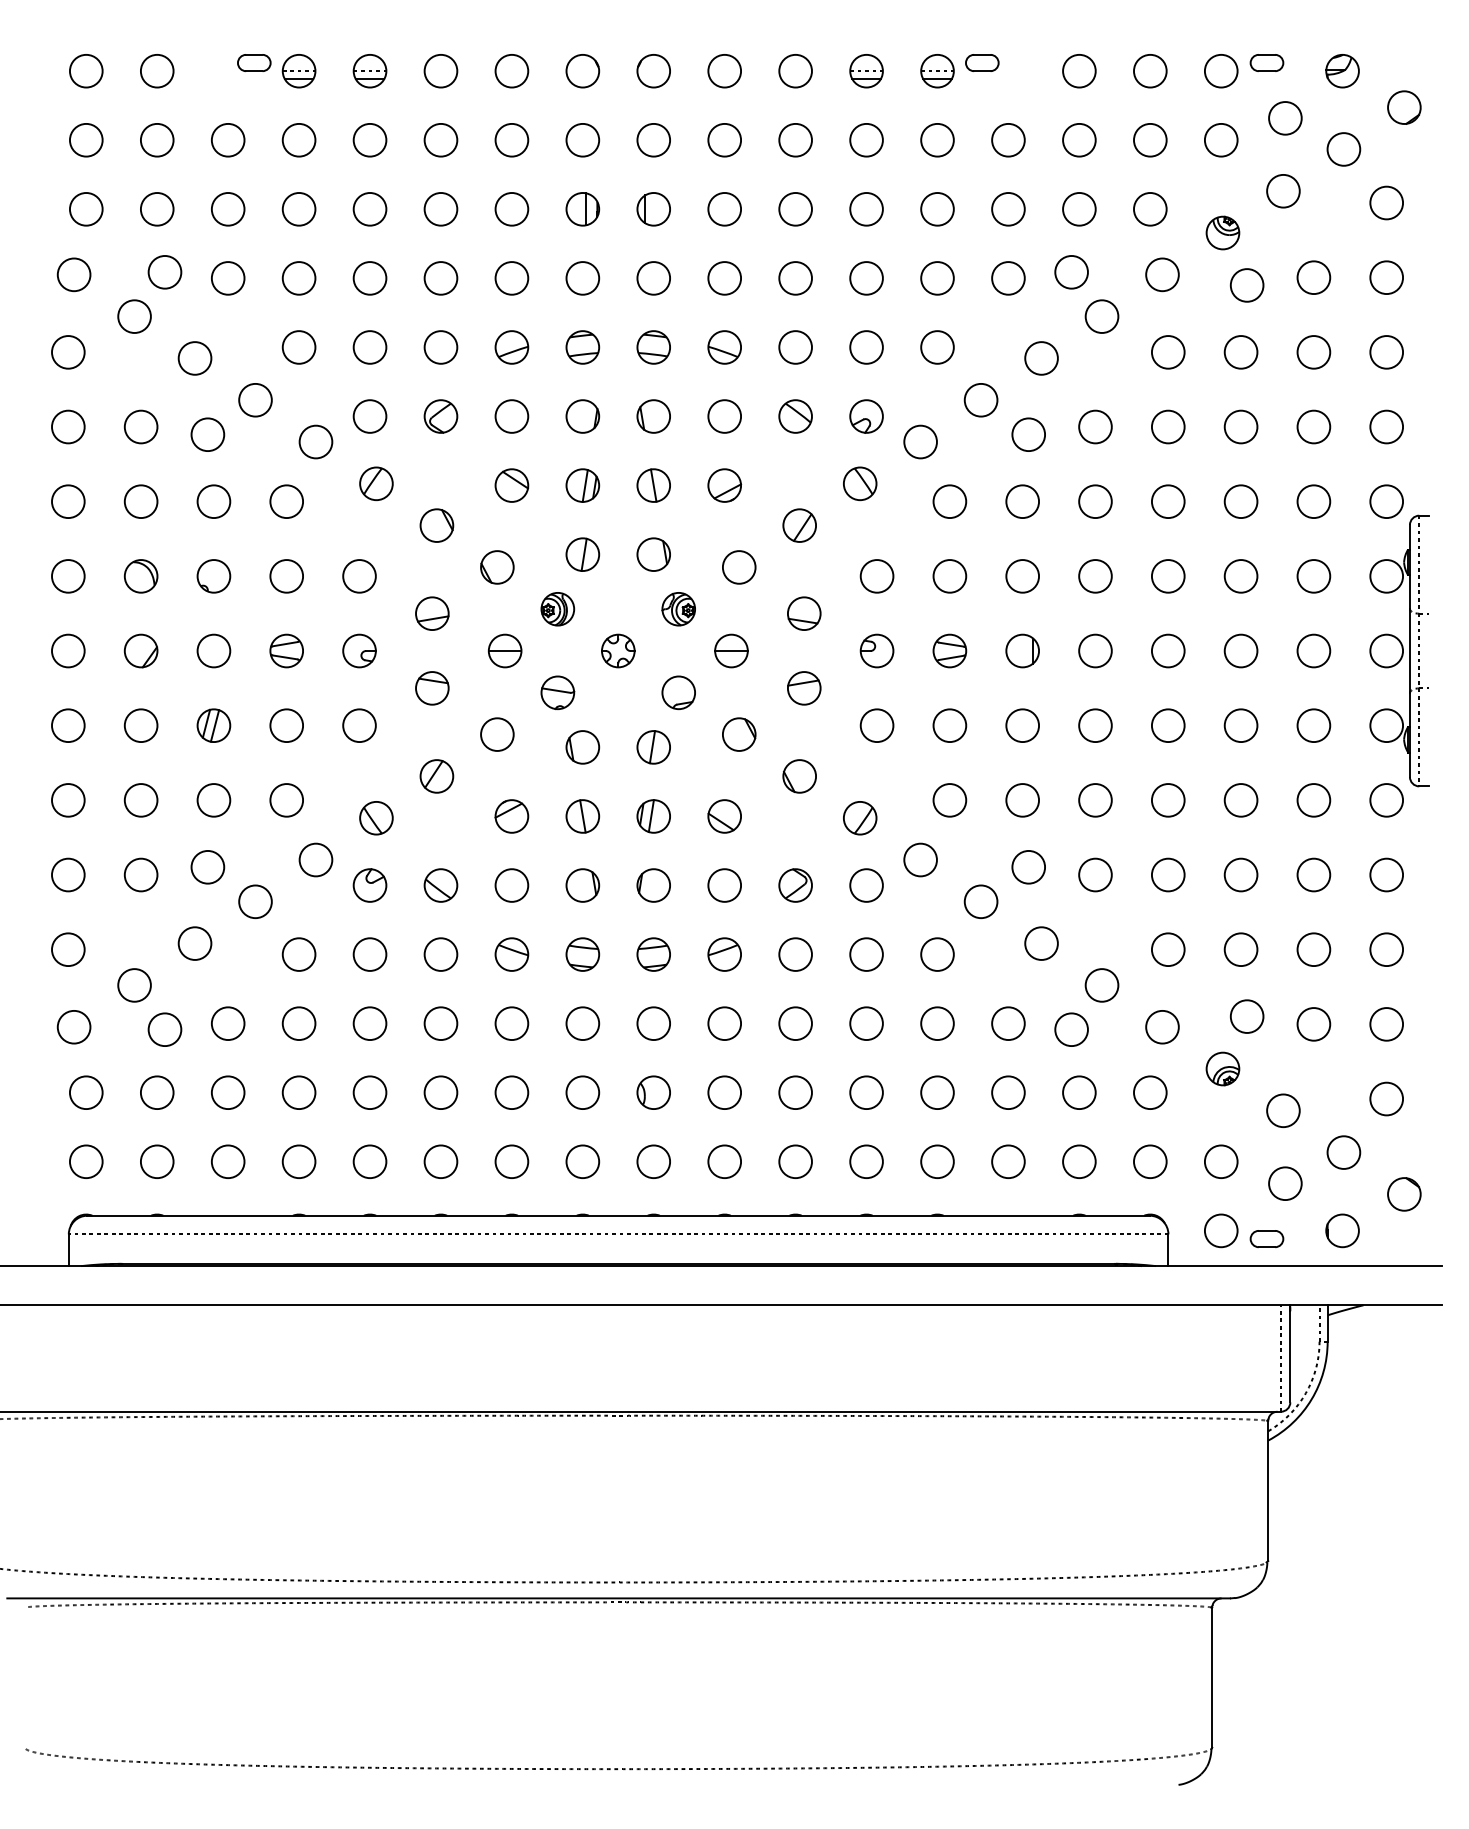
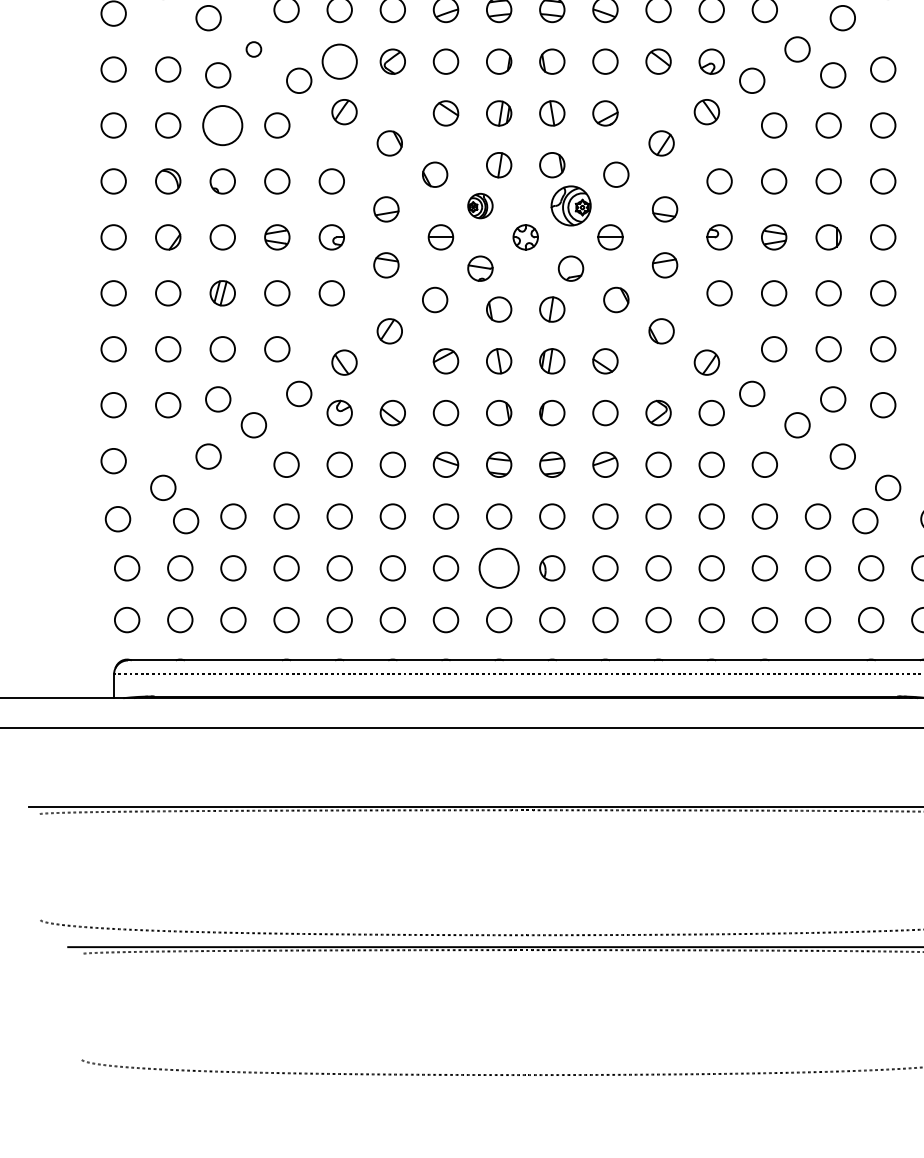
circle: (255, 399) -> (253, 48), size x0.6
circle: (369, 416) -> (339, 61), size x1.4
circle: (213, 501) -> (222, 125), size x1.6
part: (678, 609) -> (570, 206), size x1.6
circle: (582, 1092) -> (498, 568), size x1.6

